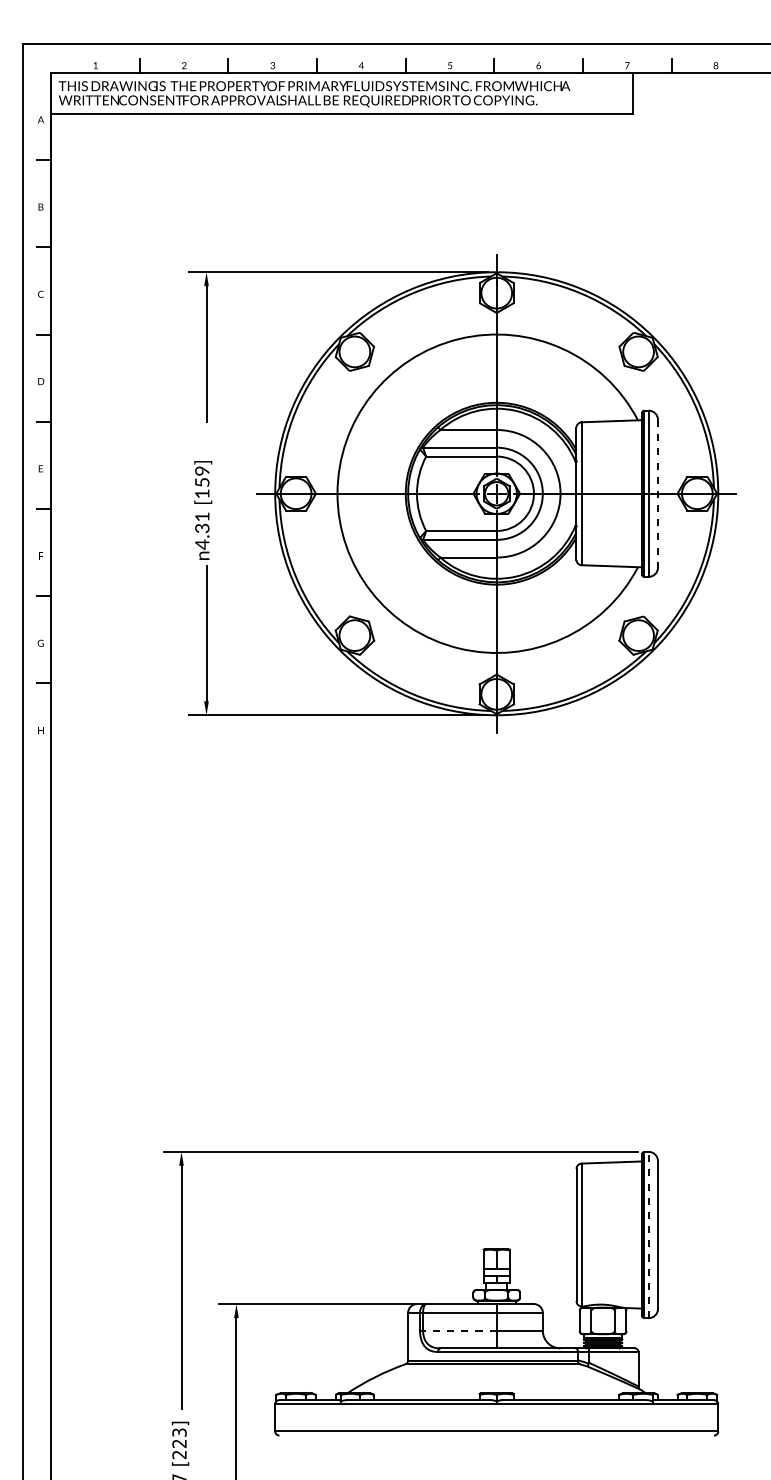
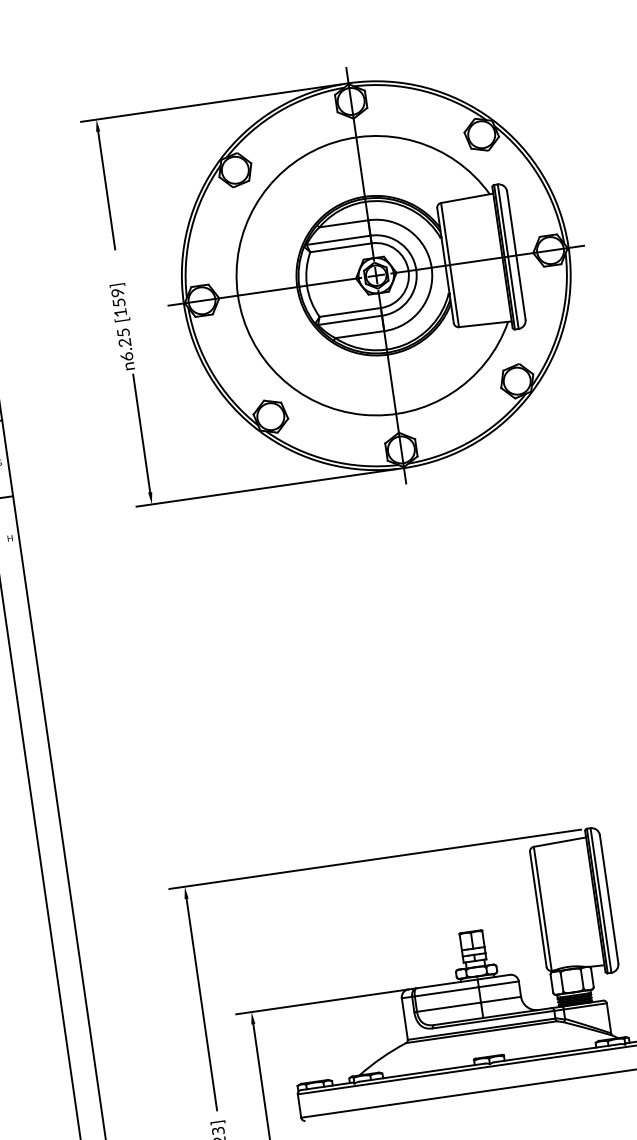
line: (658, 493) -> (516, 255), dashed -> solid
text: (202, 530) -> (125, 344), n4.31 -> n6.25
line: (648, 1234) -> (600, 900), dashed -> solid
line: (459, 1330) -> (448, 1007), dashed -> solid

